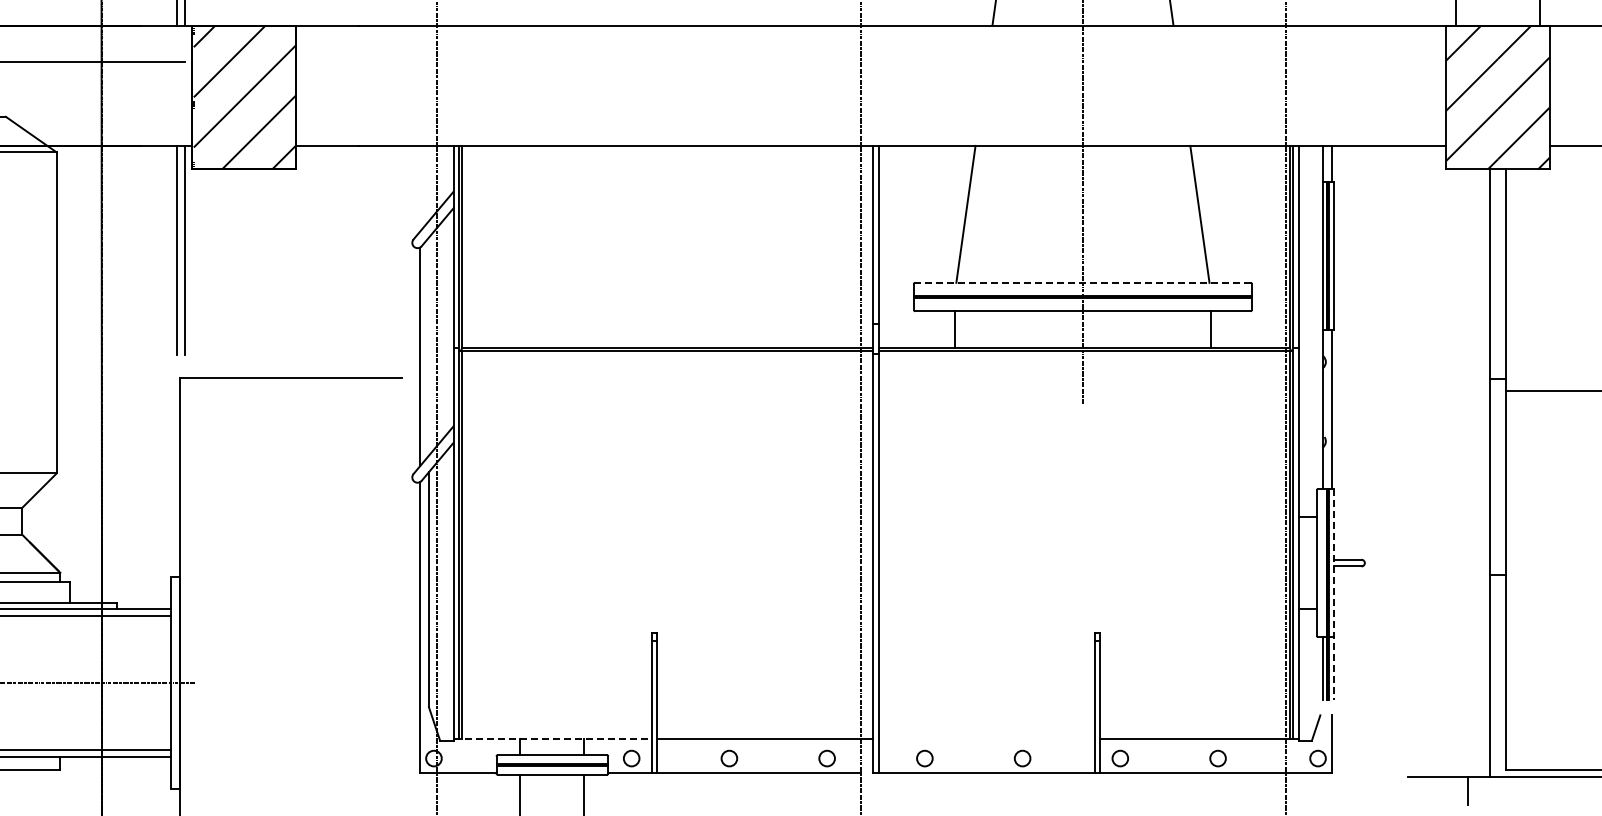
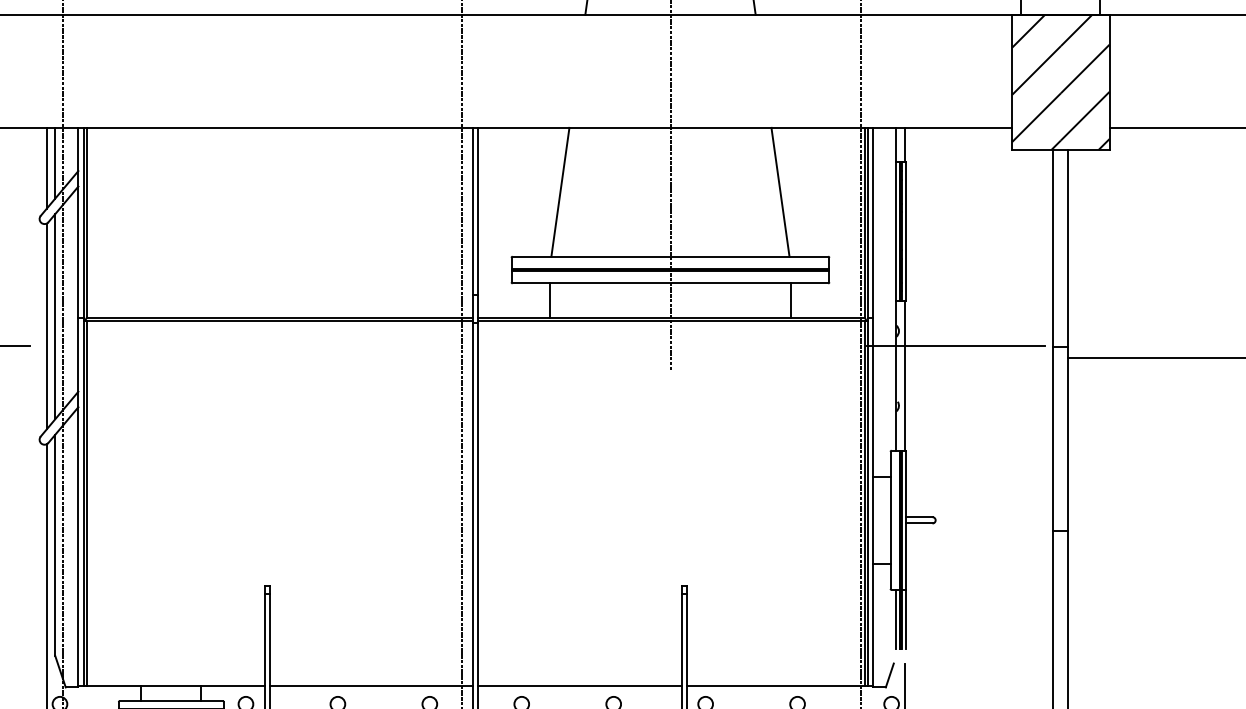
line: (428, 183) -> (54, 163), added
line: (420, 188) -> (47, 167), added
line: (1082, 282) -> (670, 256), dashed -> solid
line: (428, 346) -> (54, 316), added
line: (1386, 377) -> (956, 345), added
line: (1333, 594) -> (906, 549), dashed -> solid
line: (553, 739) -> (172, 686), dashed -> solid
line: (986, 739) -> (579, 686), added

